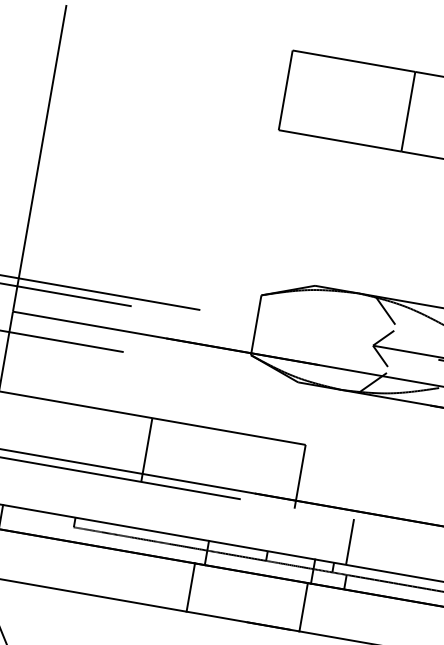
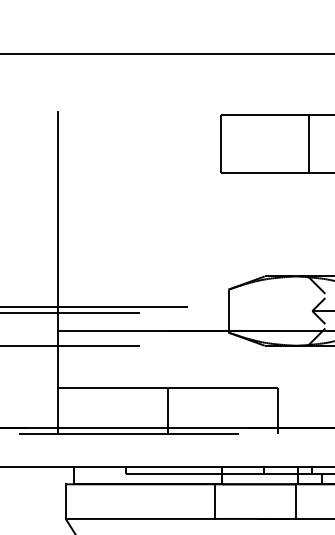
line: (350, 541) -> (320, 450), removed

